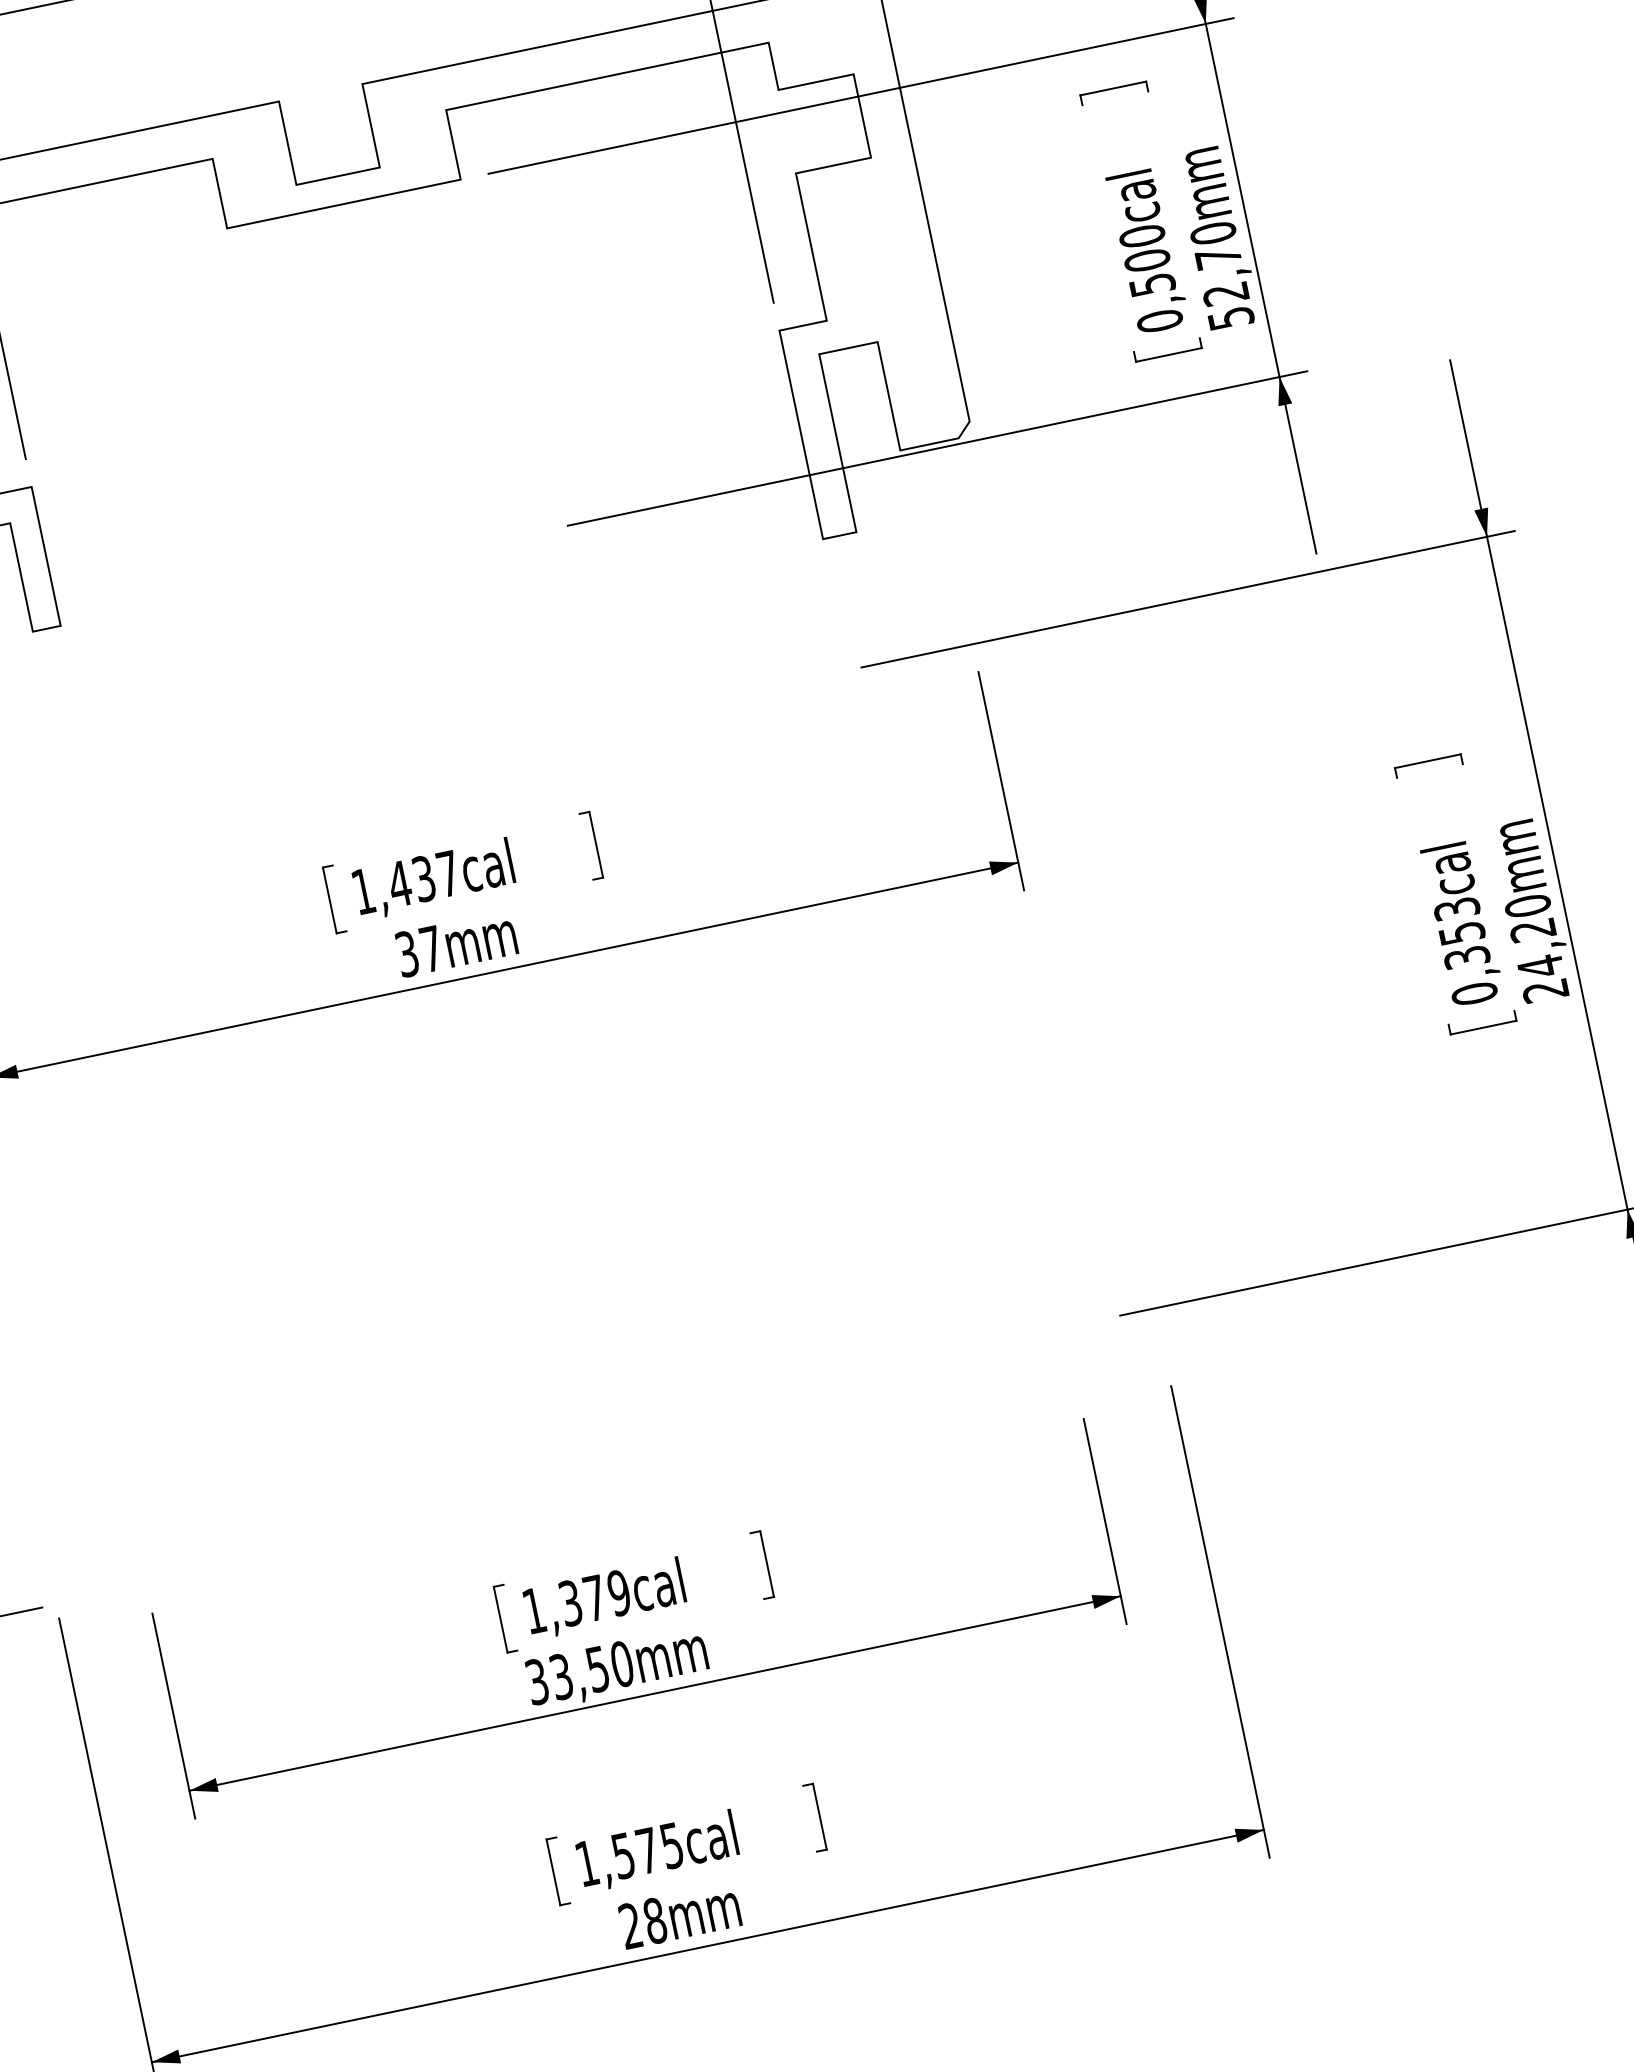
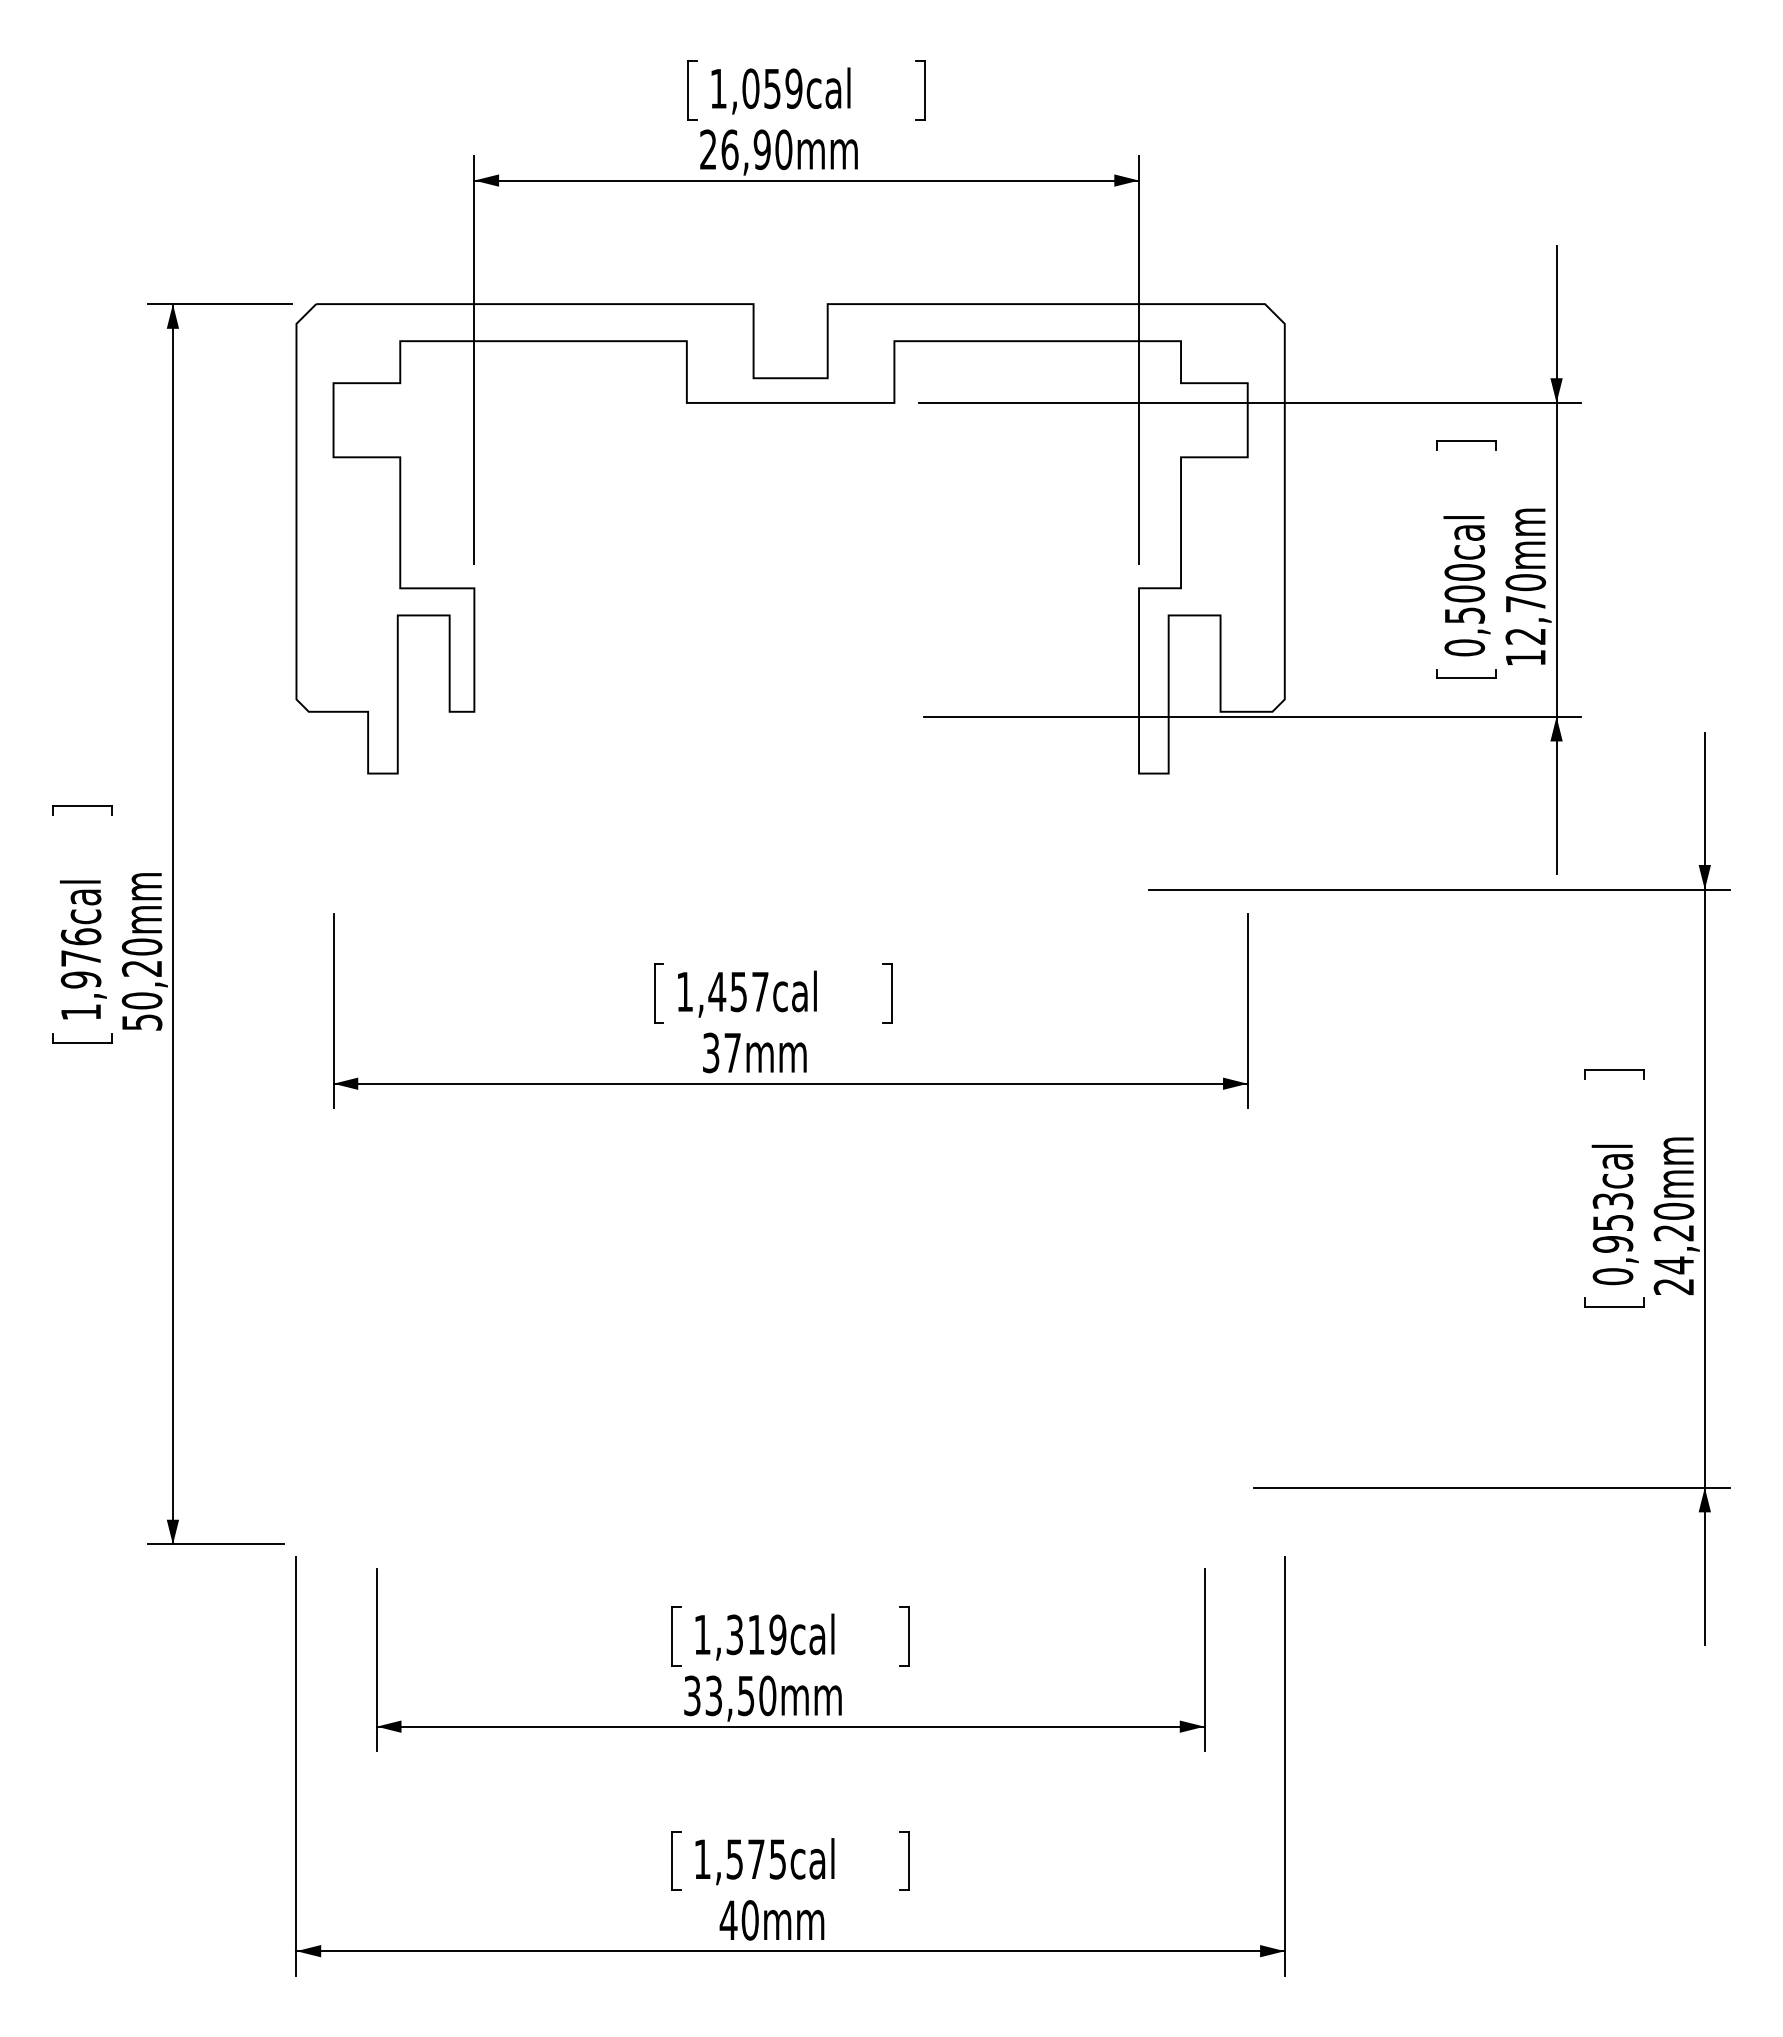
text: (1232, 318) -> (1526, 658), 52,70mm -> 12,70mm
text: (423, 878) -> (738, 991), 1,437cal -> 1,457cal
text: (1466, 957) -> (1612, 1244), 0,353cal -> 0,953cal
text: (595, 1597) -> (756, 1634), 1,379cal -> 1,319cal
text: (642, 1923) -> (738, 1920), 28mm -> 40mm

